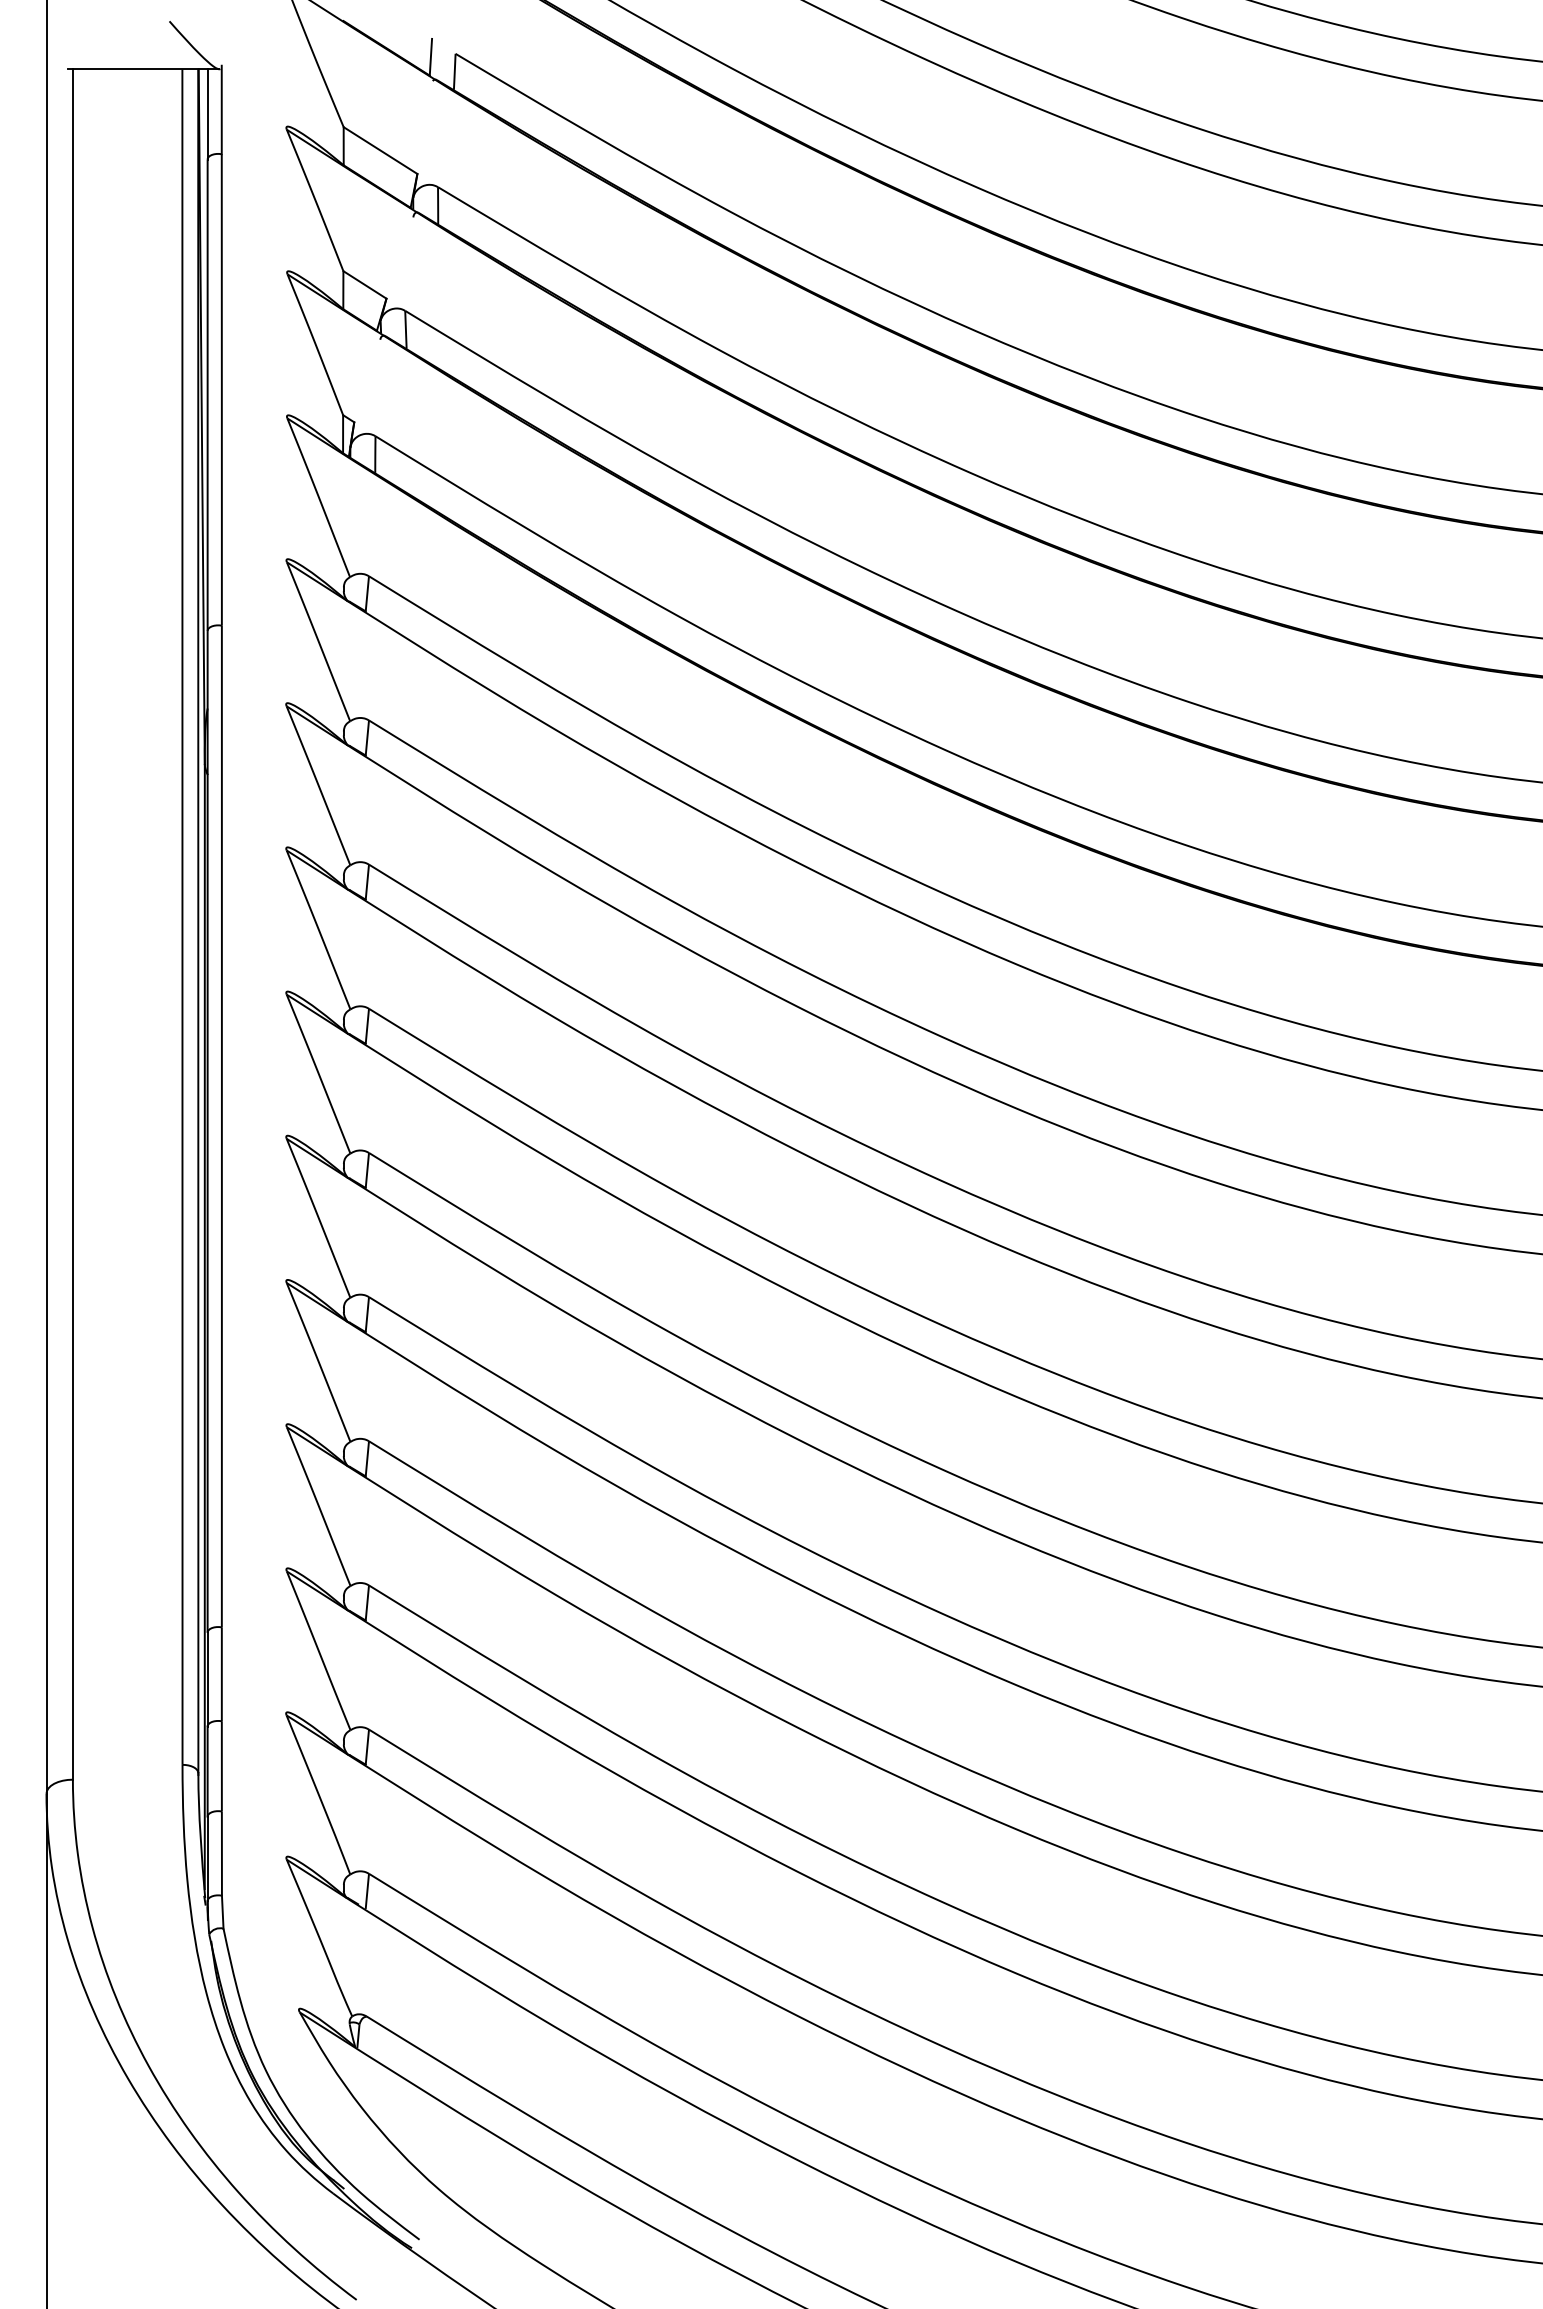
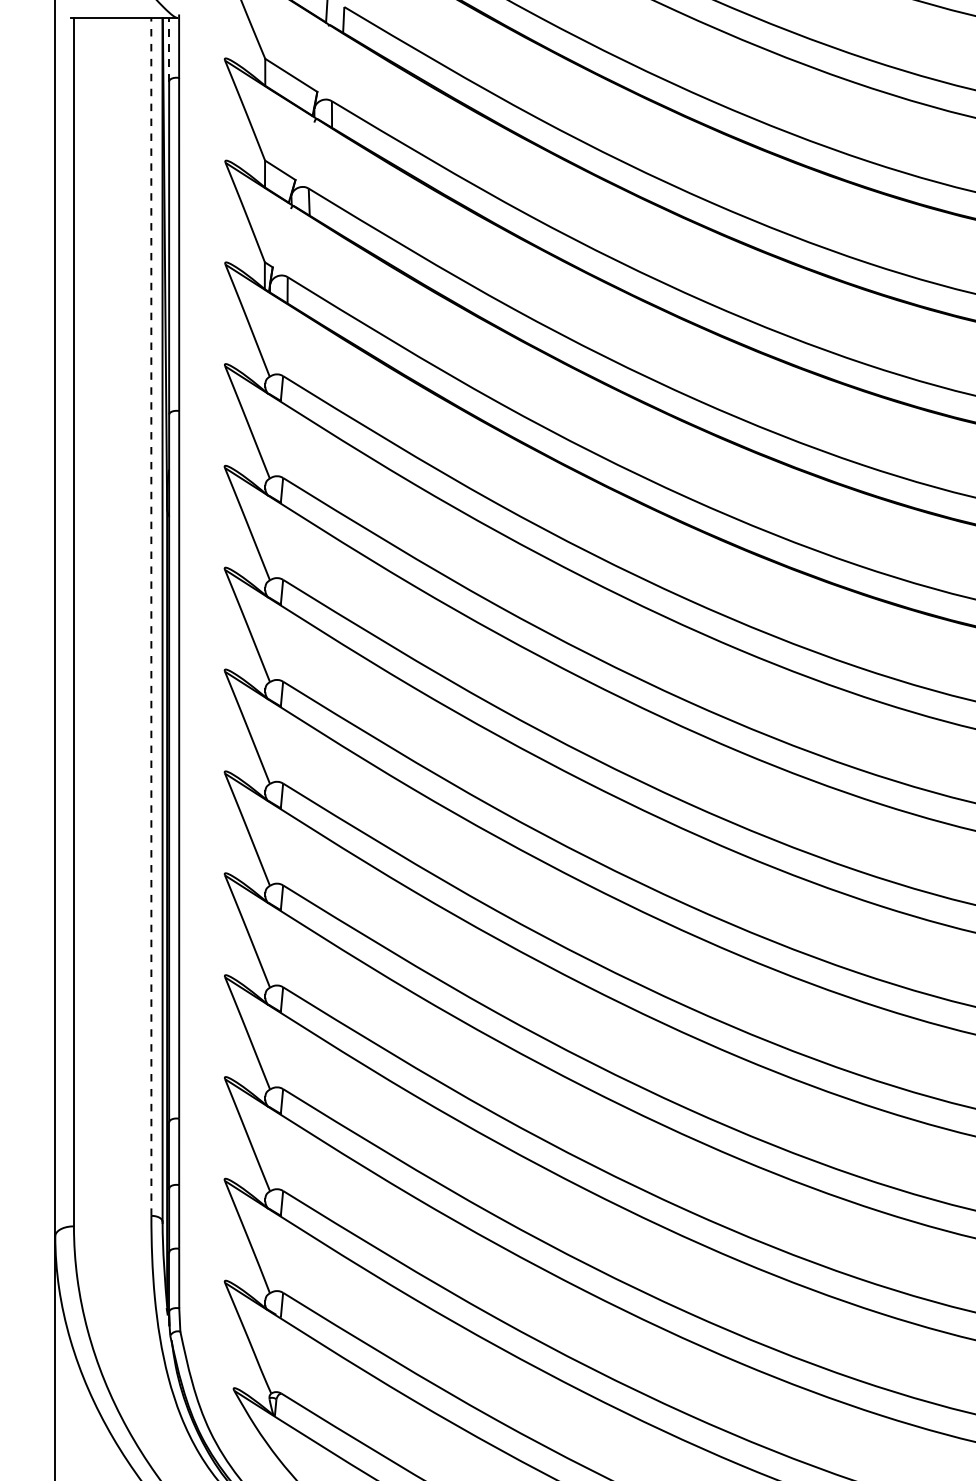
line: (207, 113) -> (169, 49), solid -> dashed
line: (182, 915) -> (151, 615), solid -> dashed

